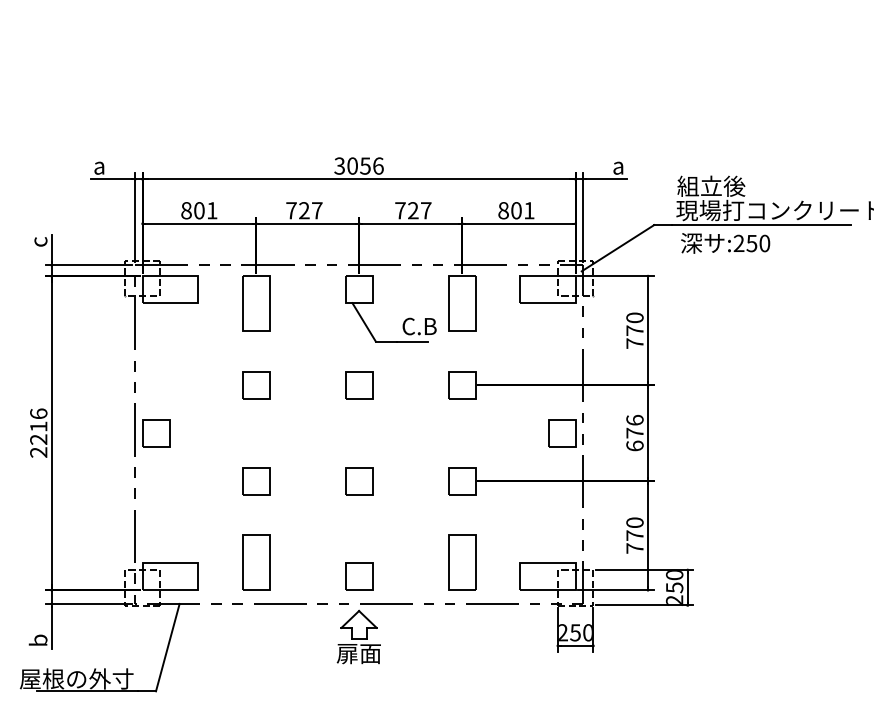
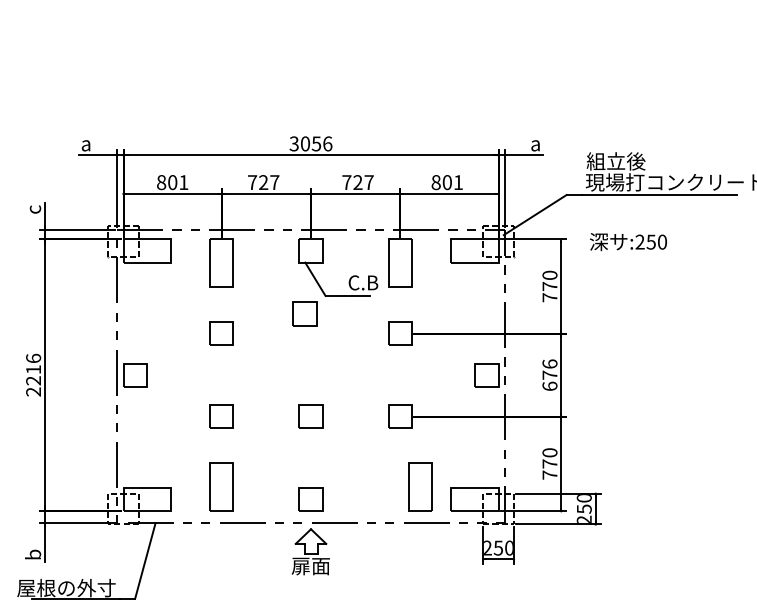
text: (725, 243) -> (628, 242), moved
part: (359, 385) -> (305, 314), moved
part: (462, 562) -> (420, 487), moved

